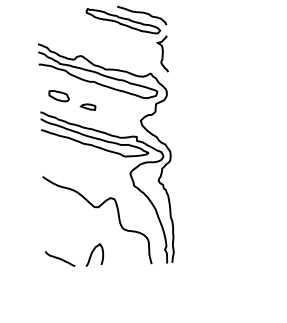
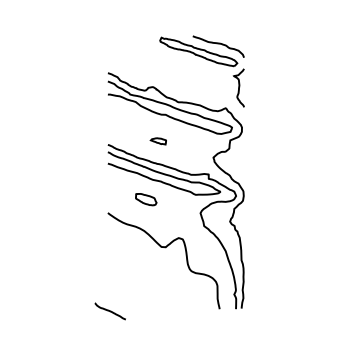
part: (59, 96) -> (146, 199), moved
curve: (92, 254) -> (157, 296), removed
curve: (59, 259) -> (109, 311), moved

